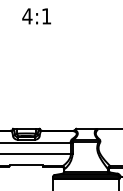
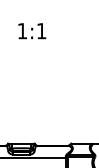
text: (27, 16) -> (22, 31), 4:1 -> 1:1

